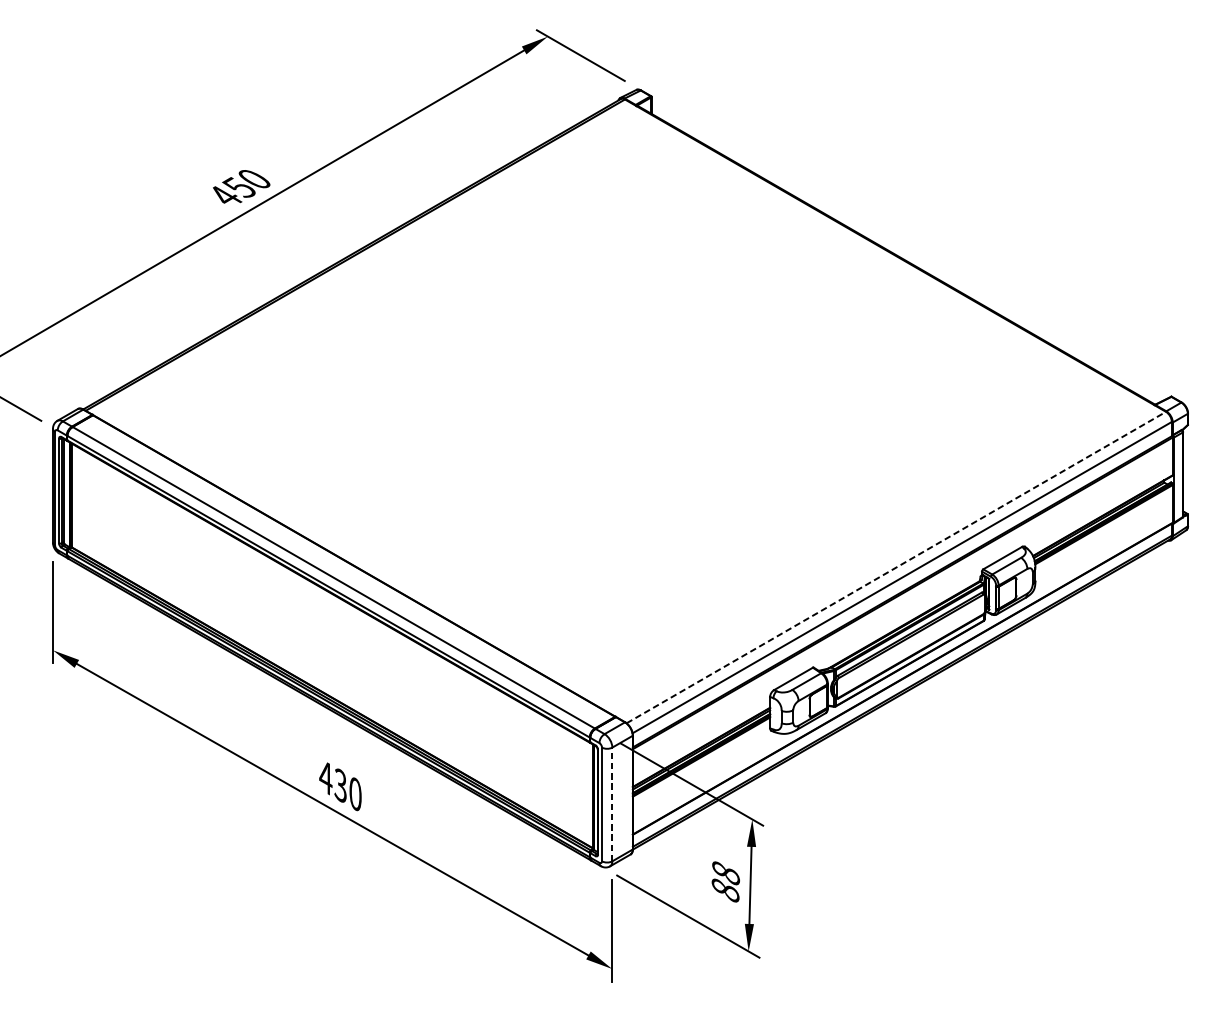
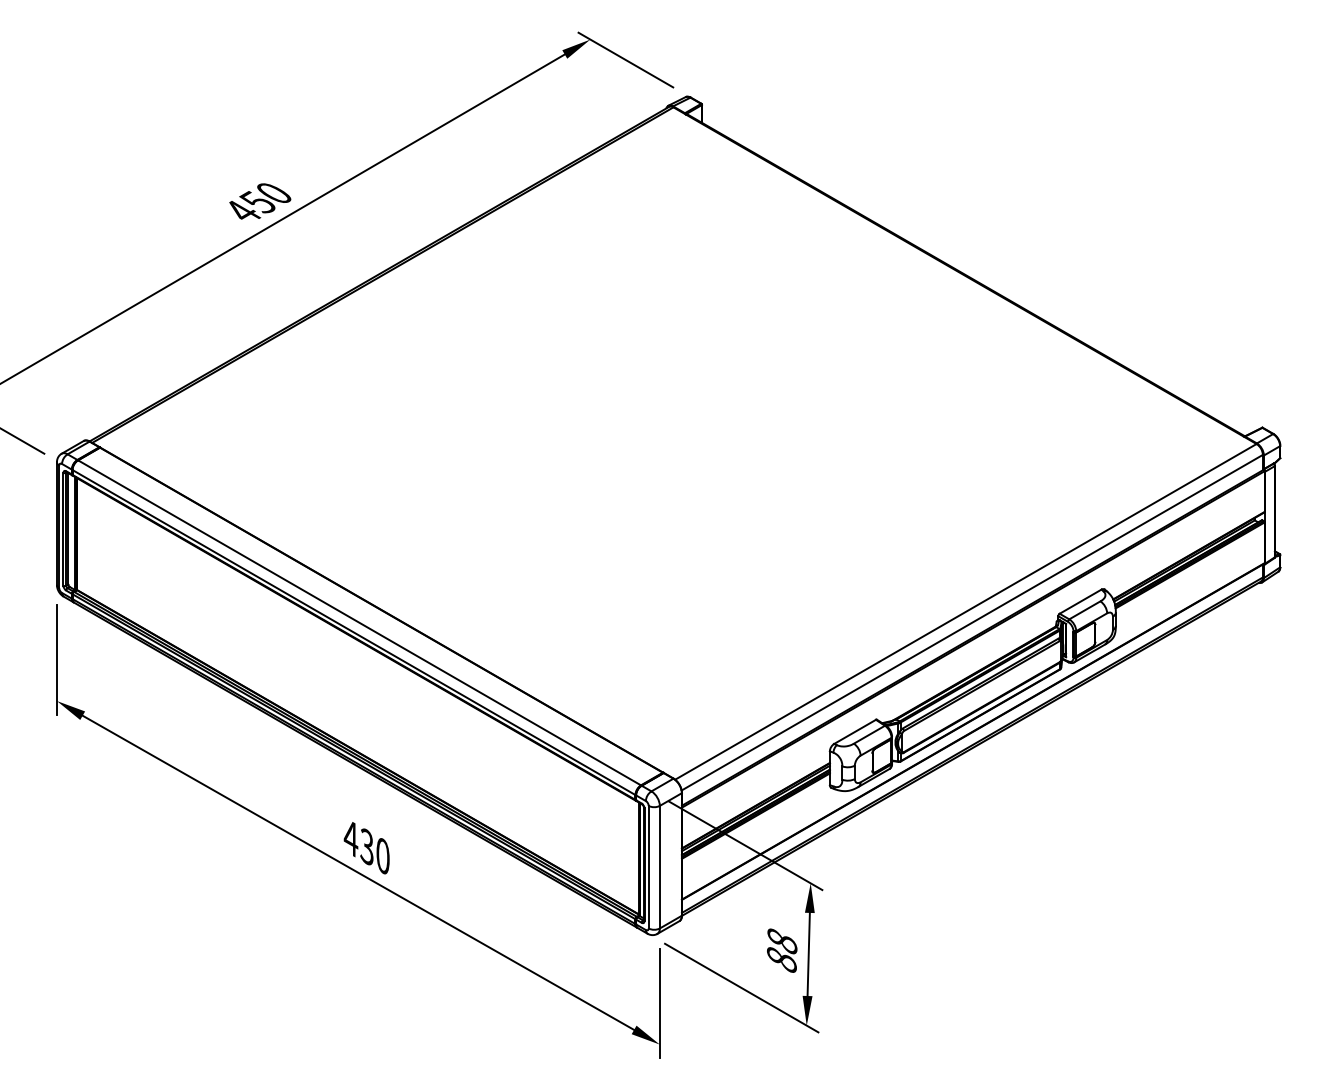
line: (895, 567) -> (965, 611), dashed -> solid
line: (612, 803) -> (659, 866), dashed -> solid

